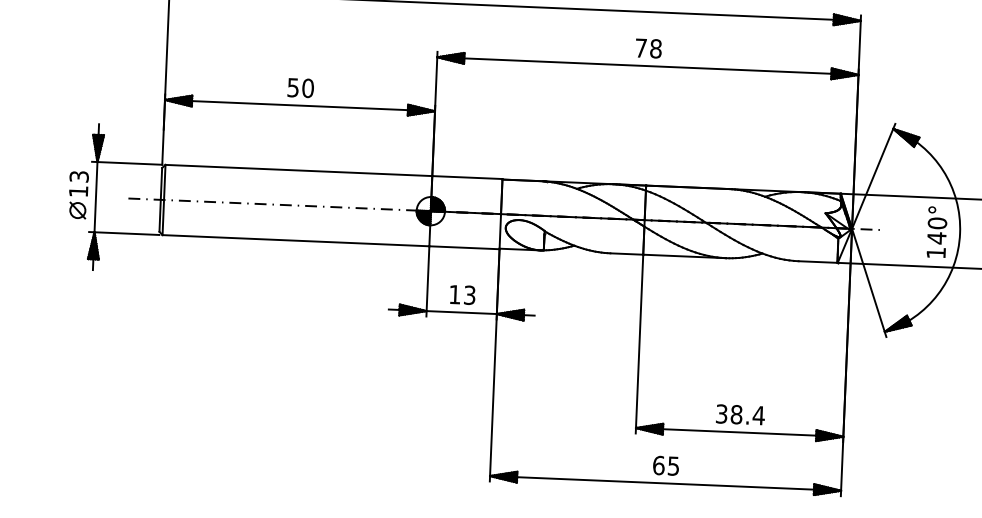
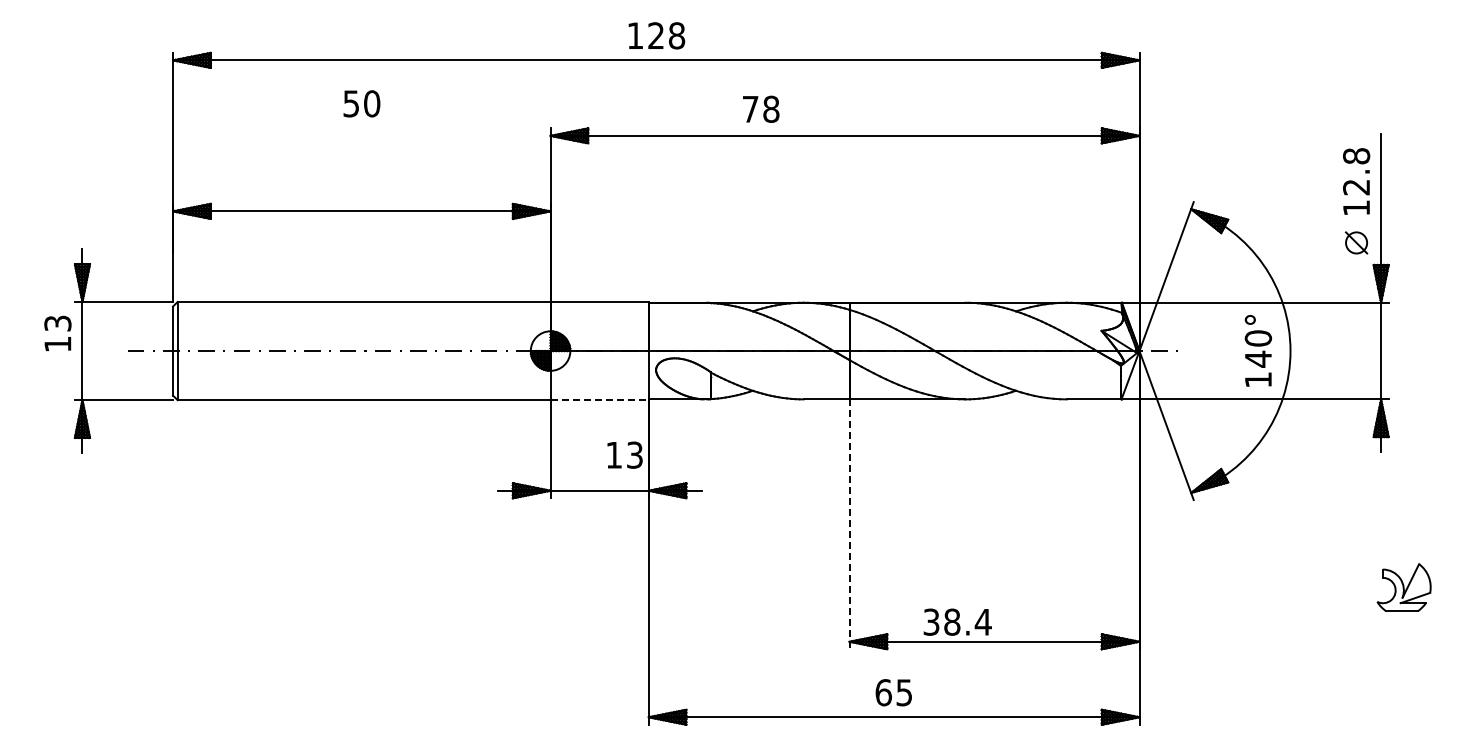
text: (648, 47) -> (761, 108), moved
text: (300, 87) -> (361, 103), moved
part: (77, 210) -> (57, 370), removed
line: (465, 248) -> (600, 400), solid -> dashed
text: (462, 294) -> (624, 454), moved
line: (639, 344) -> (849, 524), solid -> dashed
text: (740, 414) -> (957, 621), moved

